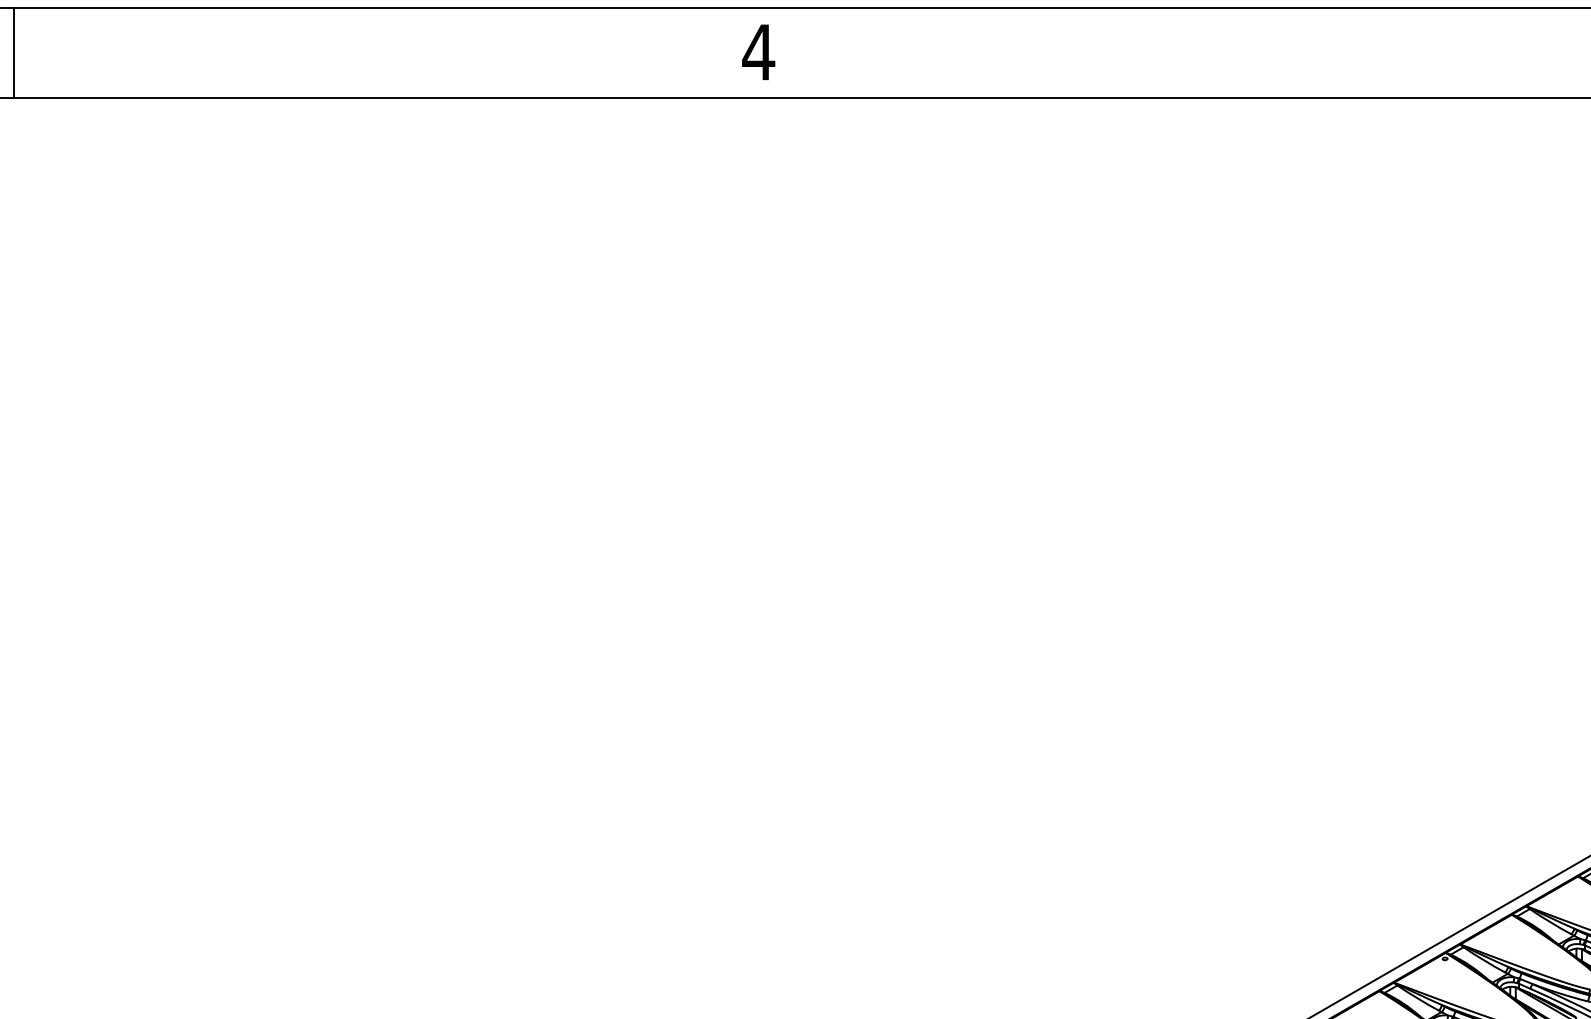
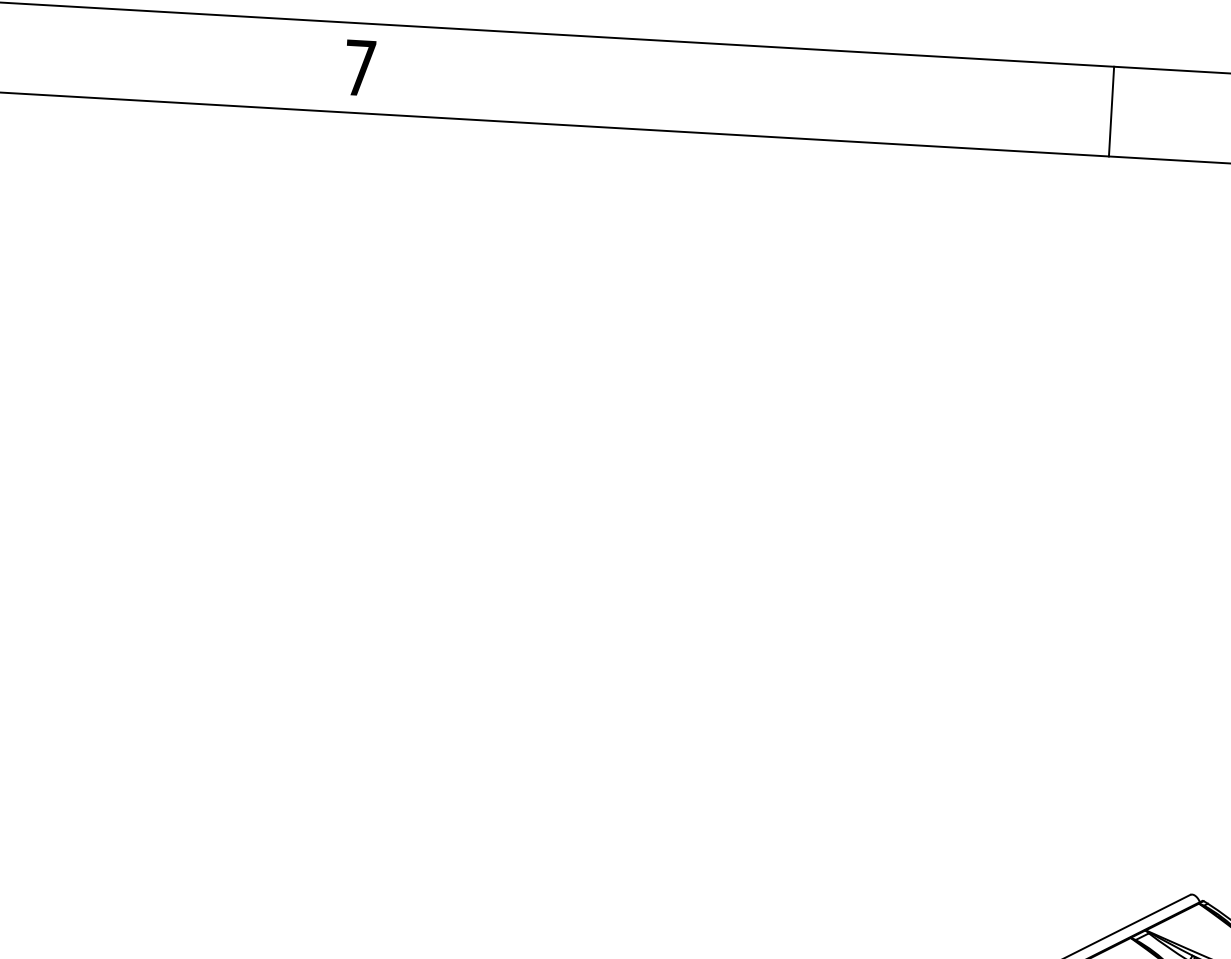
text: (758, 52) -> (359, 68), 4 -> 7
line: (1511, 52) -> (1111, 111), added

